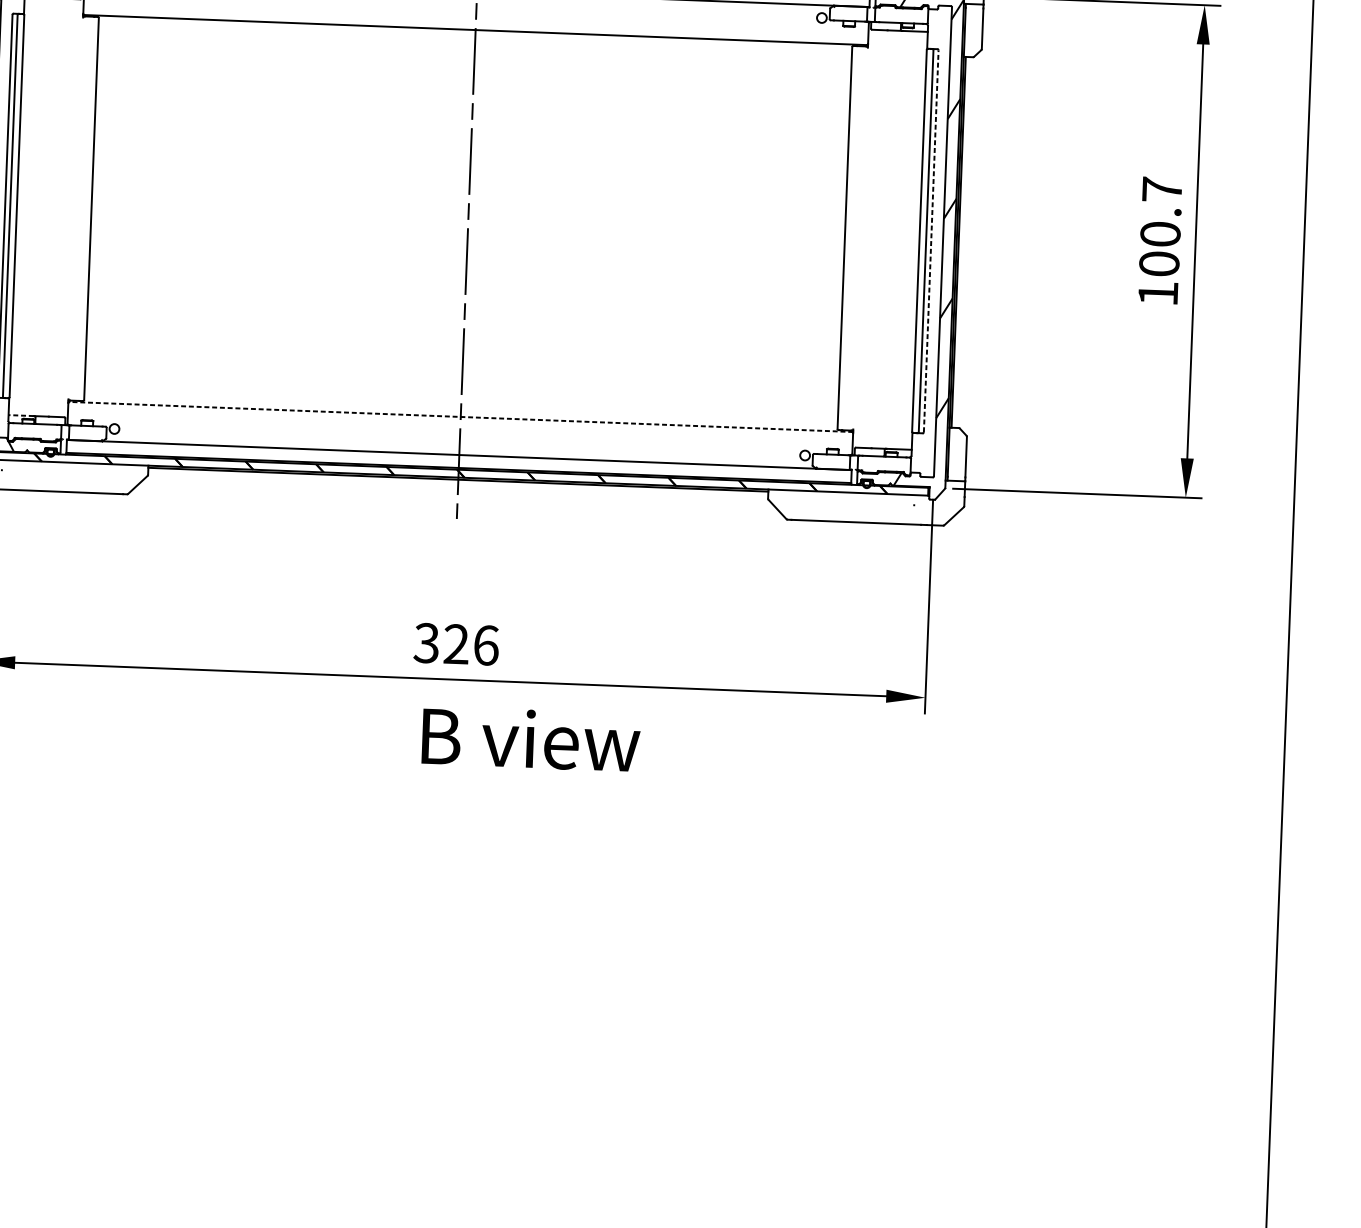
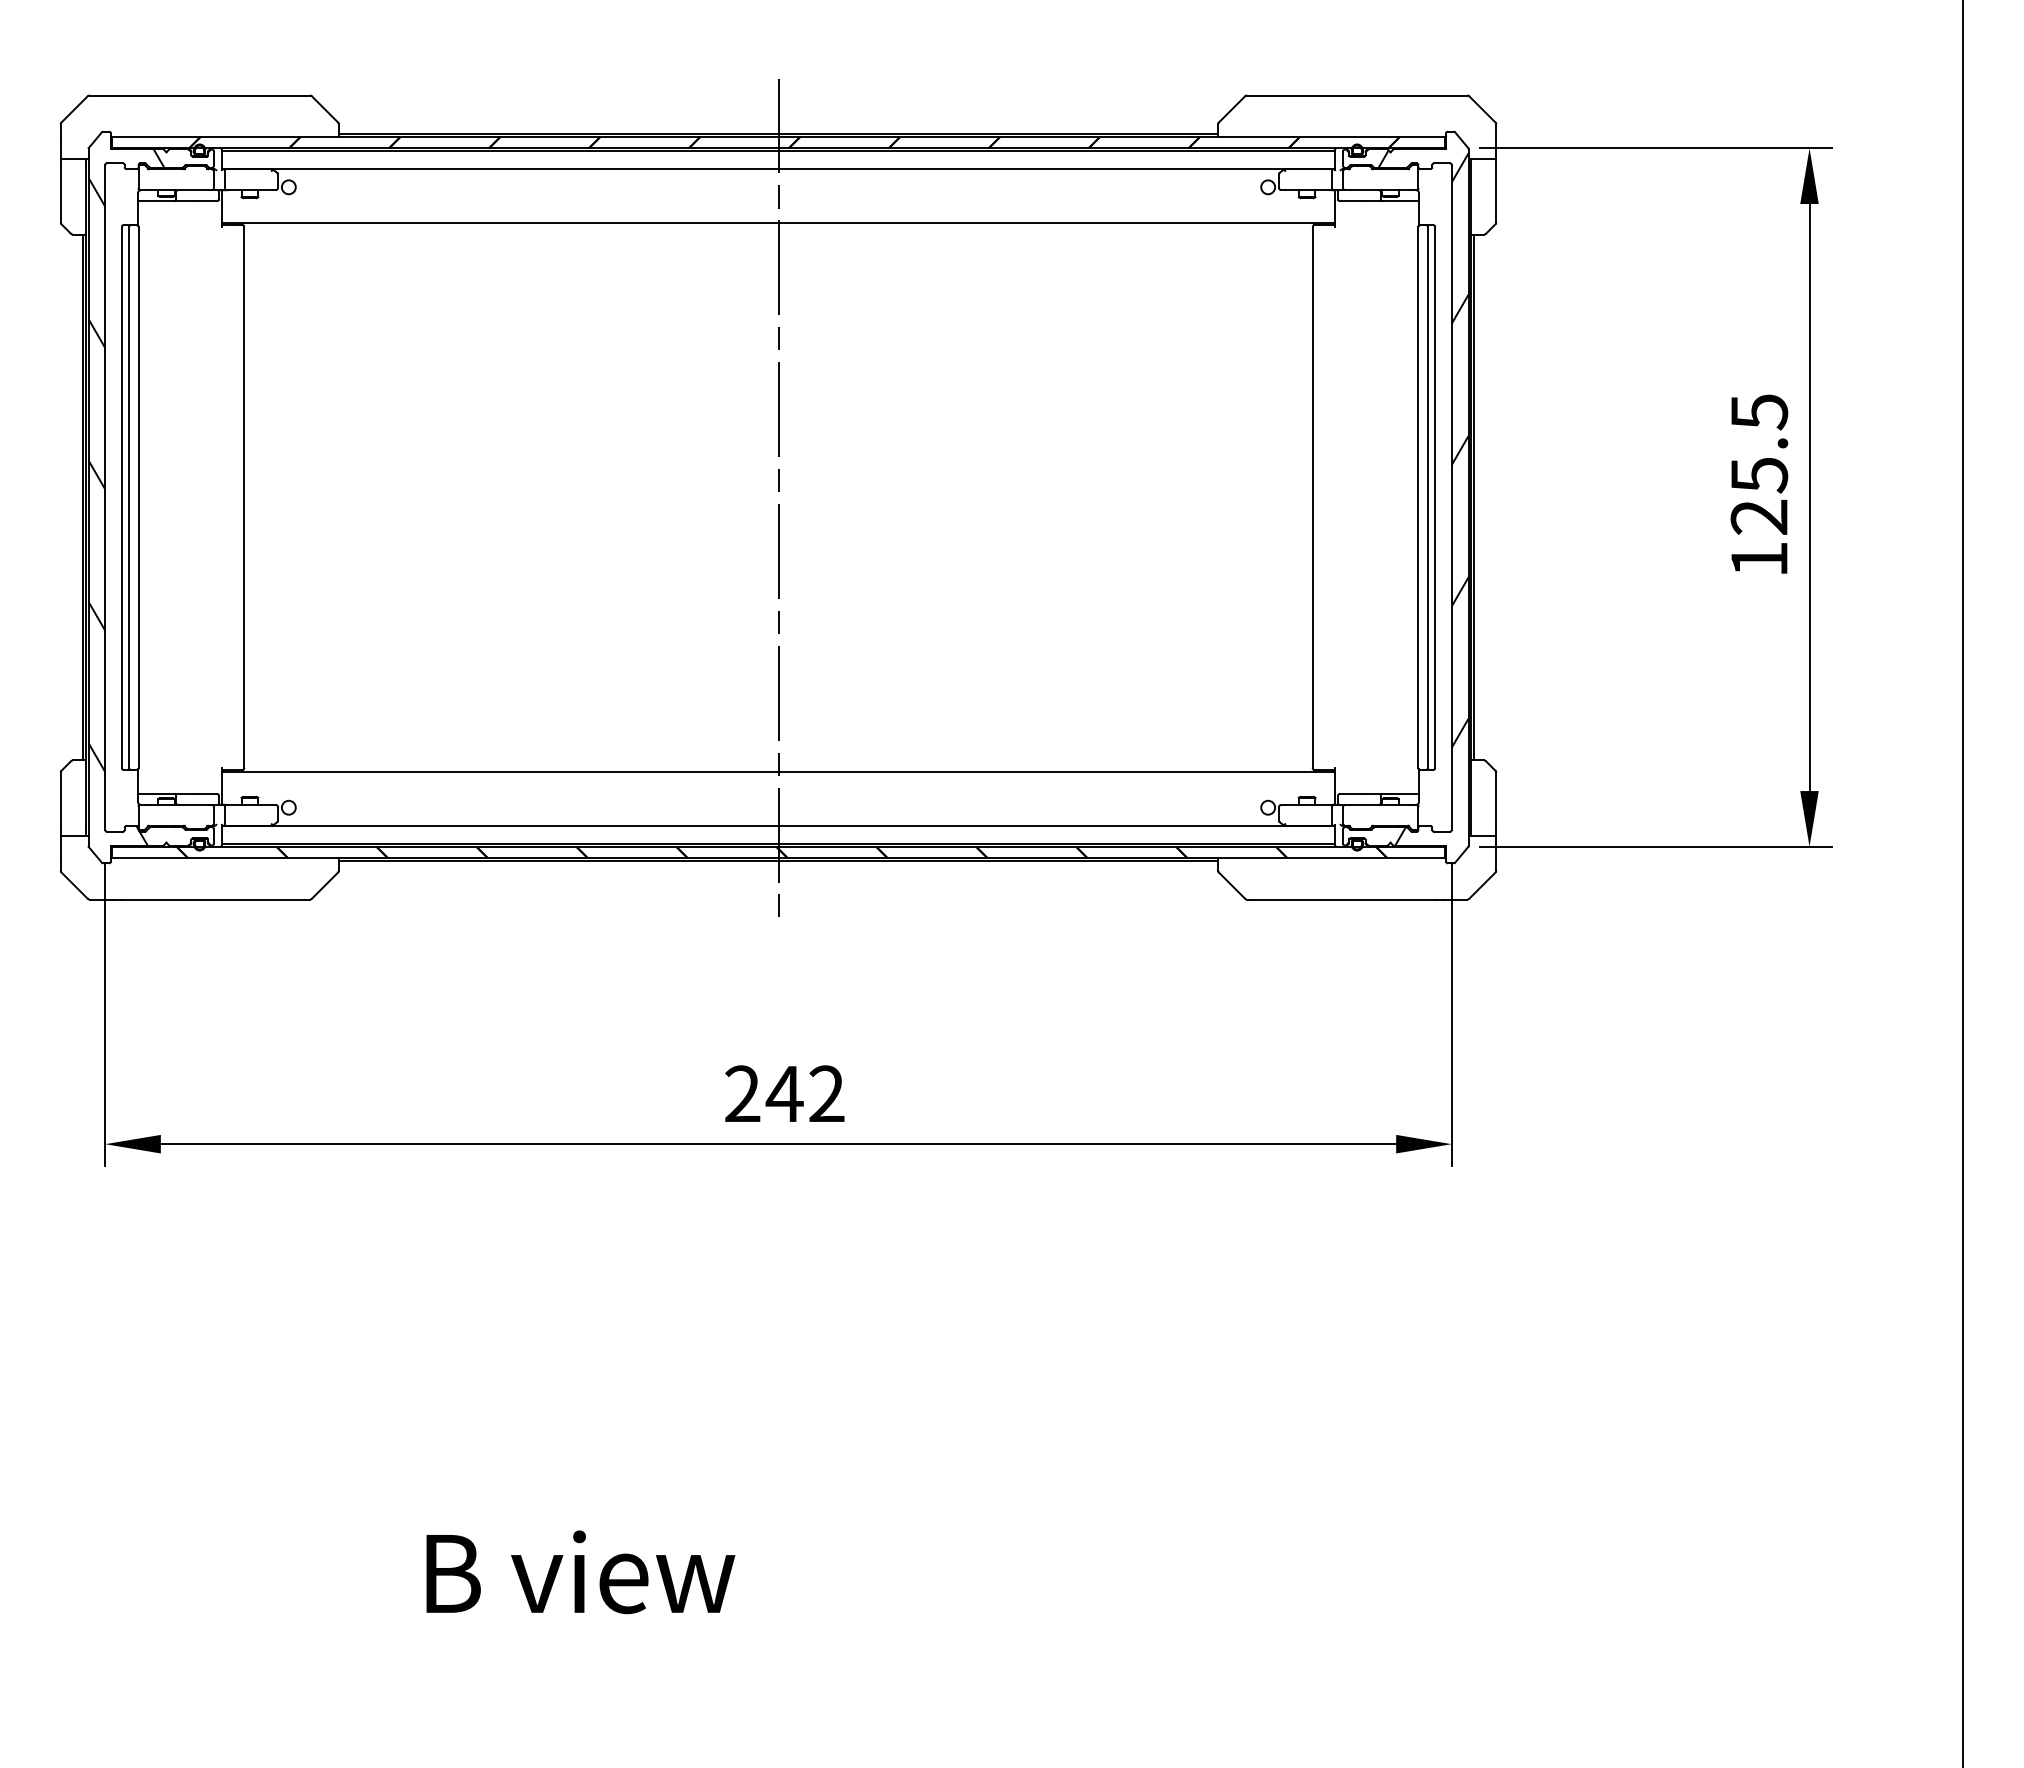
text: (1160, 226) -> (1759, 464), 100.7 -> 125.5
line: (931, 241) -> (1435, 497), dashed -> solid
line: (20, 415) -> (155, 793), dashed -> solid
line: (460, 416) -> (778, 771), dashed -> solid
text: (456, 643) -> (784, 1093), 326 -> 242
text: (531, 739) -> (580, 1572), moved

